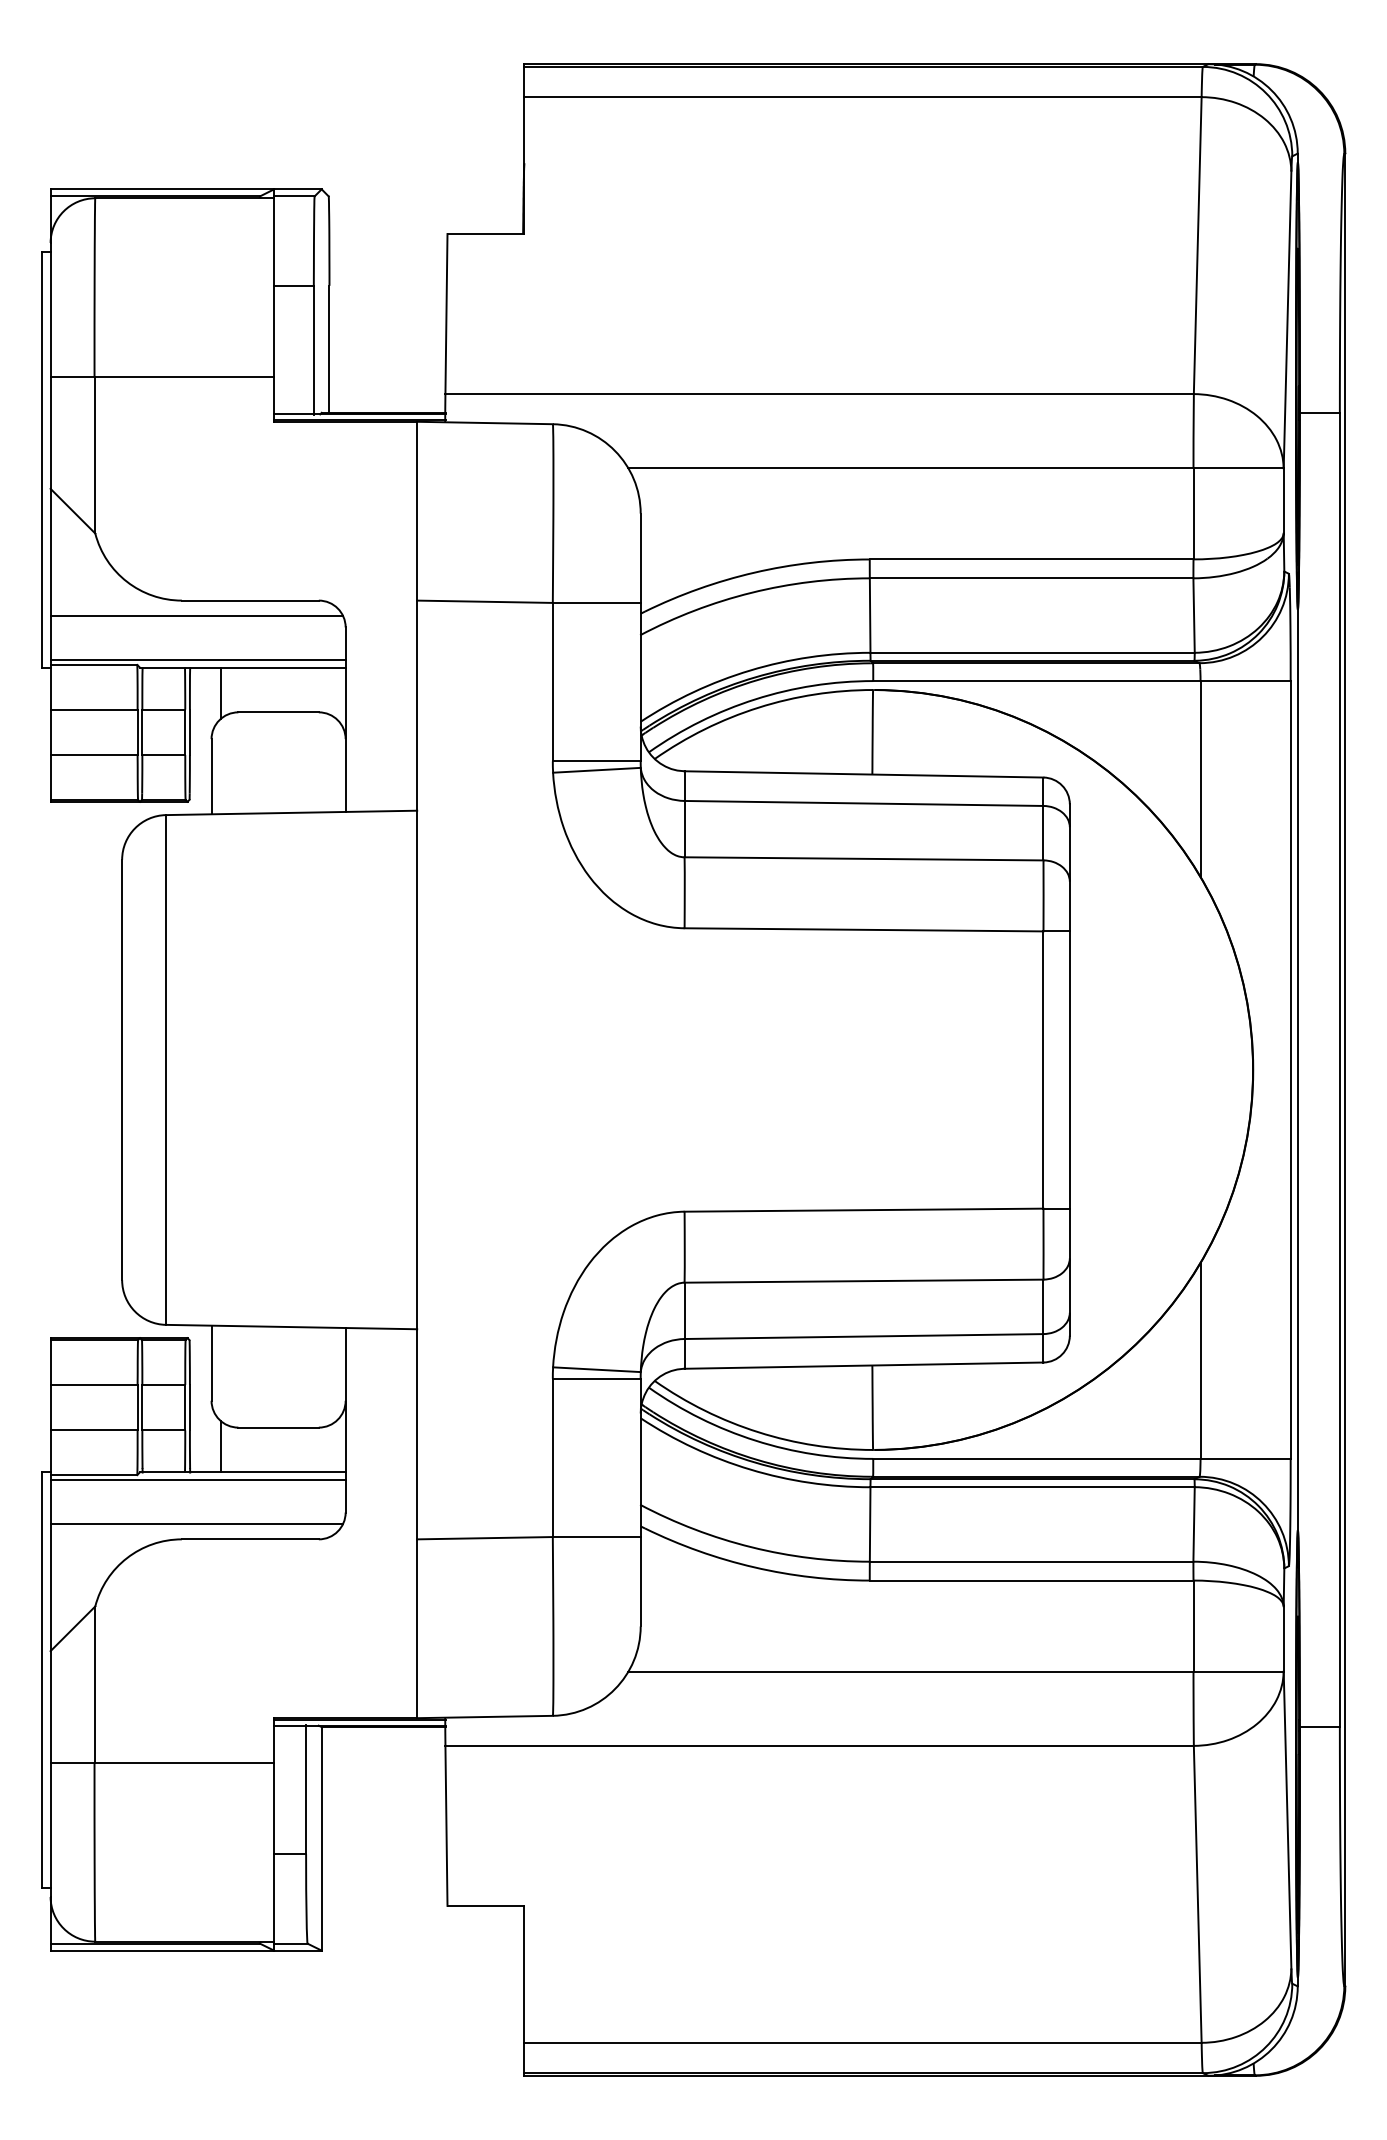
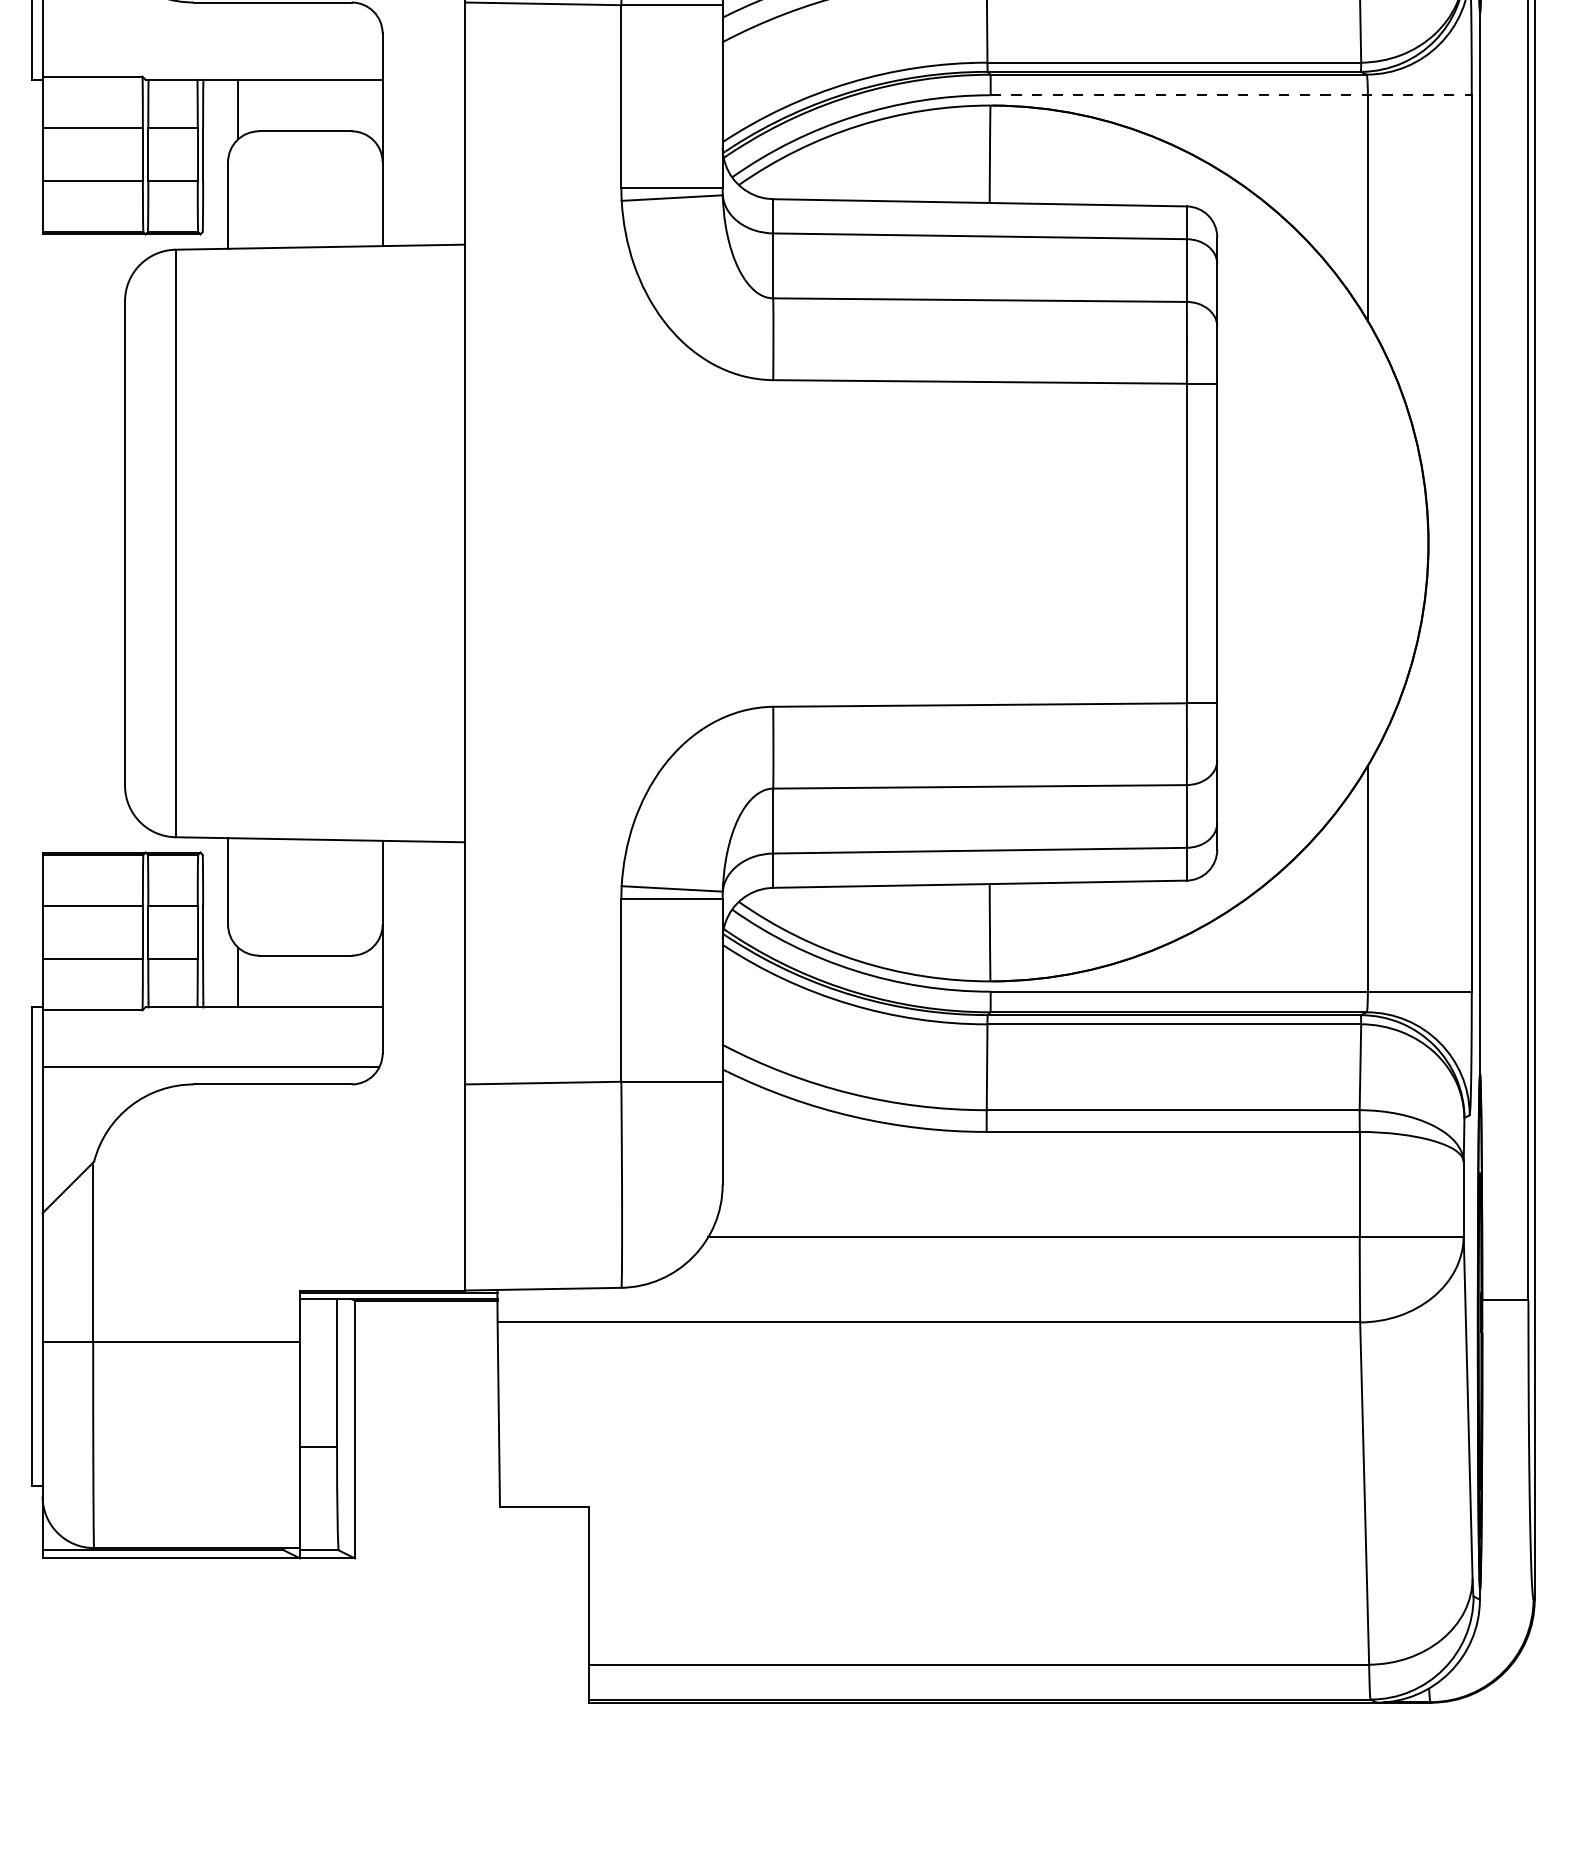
line: (196, 615) -> (210, 19), removed
line: (197, 660) -> (211, 71), removed
line: (1081, 681) -> (1230, 95), solid -> dashed
line: (197, 1479) -> (211, 1015), removed

